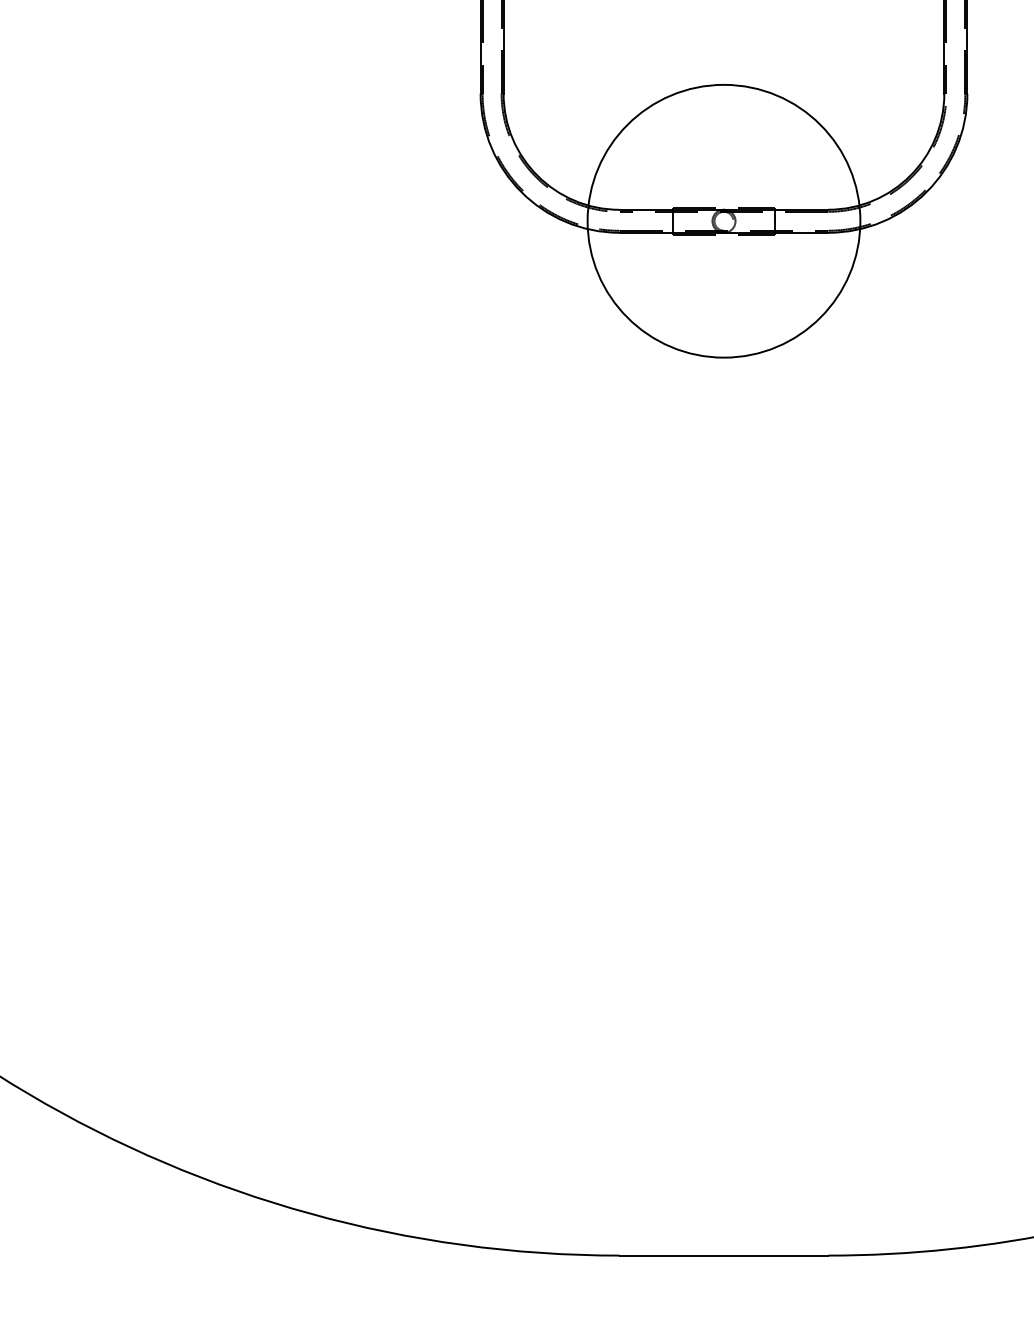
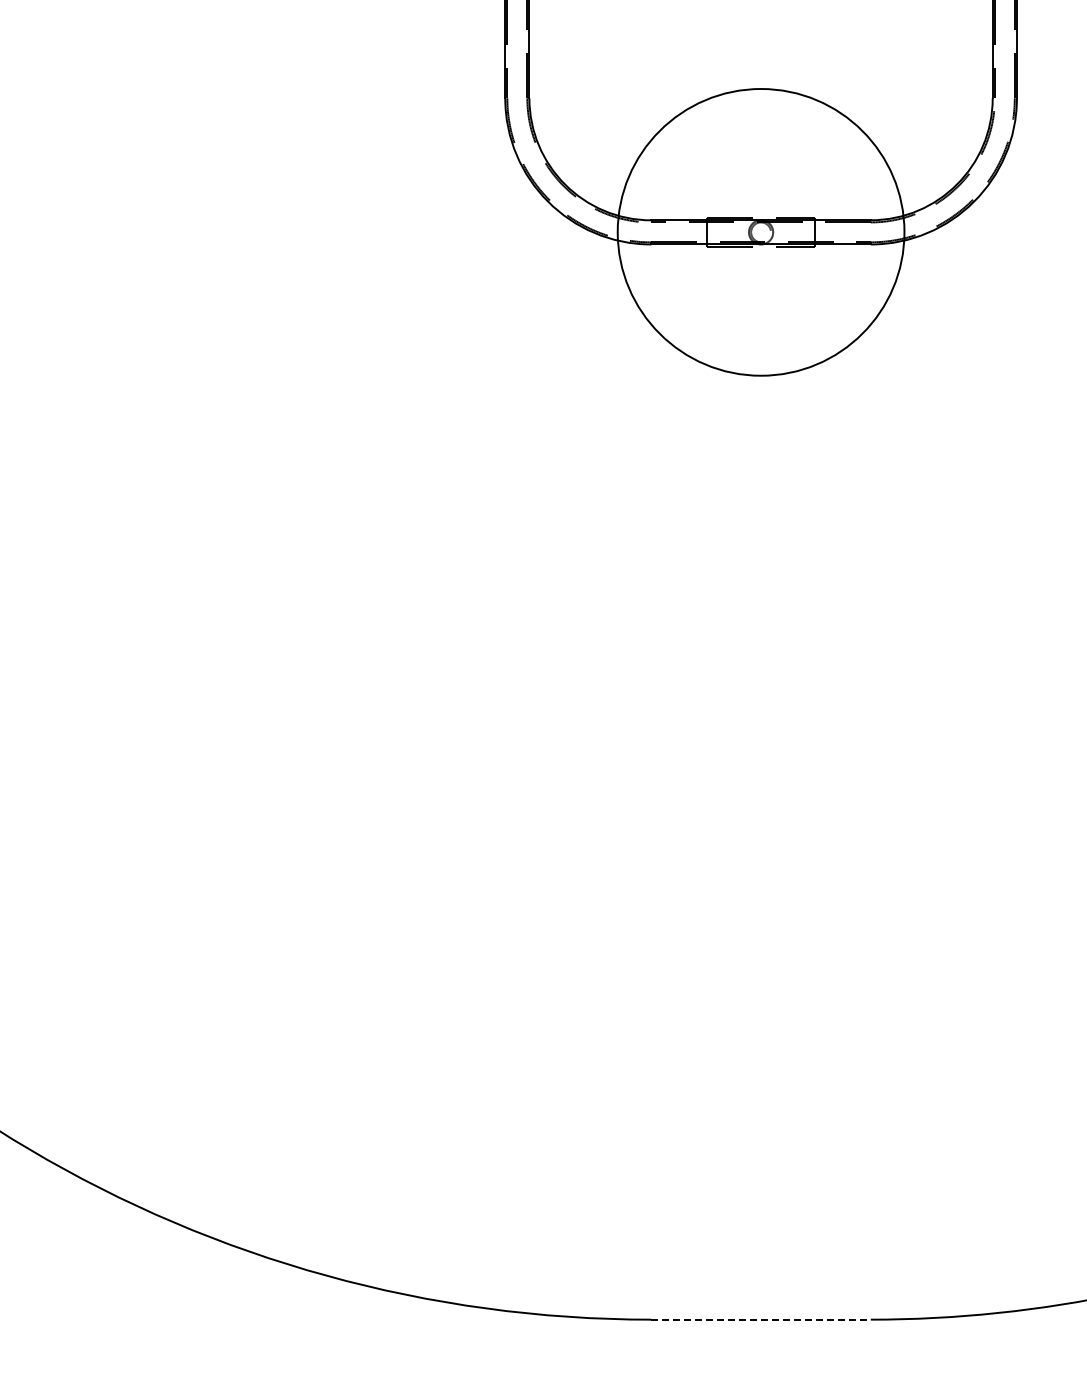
line: (724, 1255) -> (761, 1319), solid -> dashed

